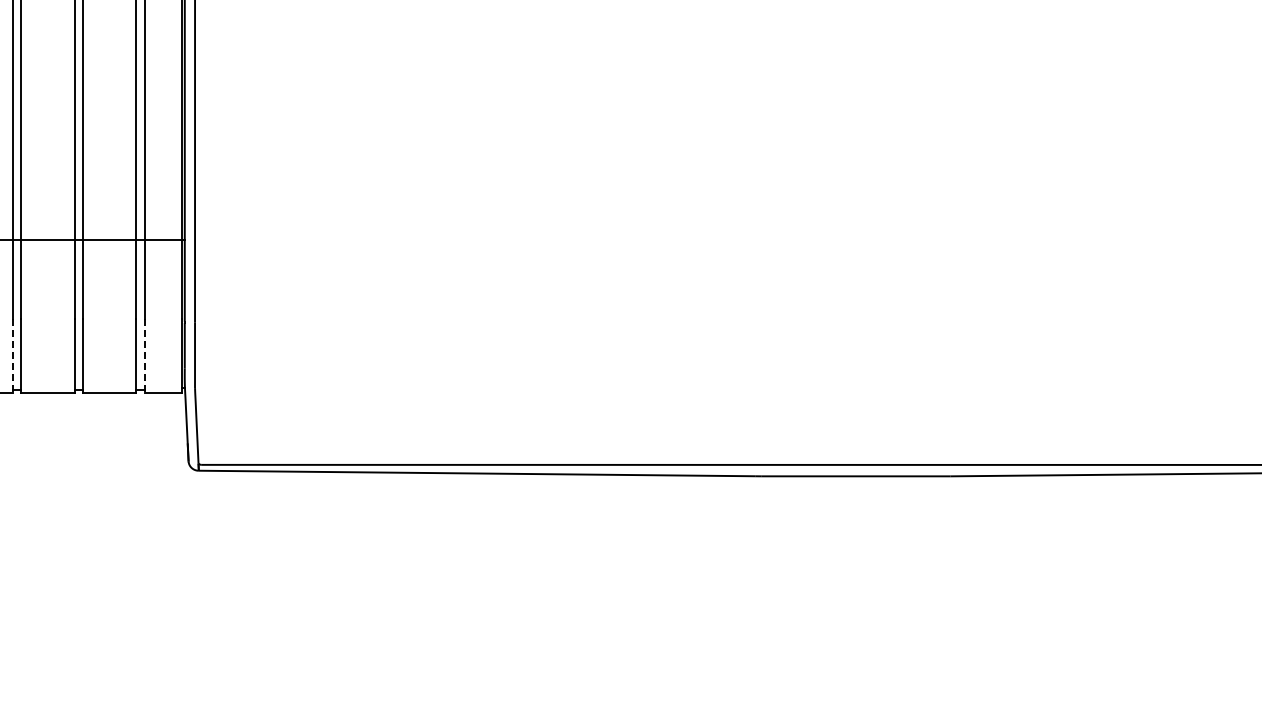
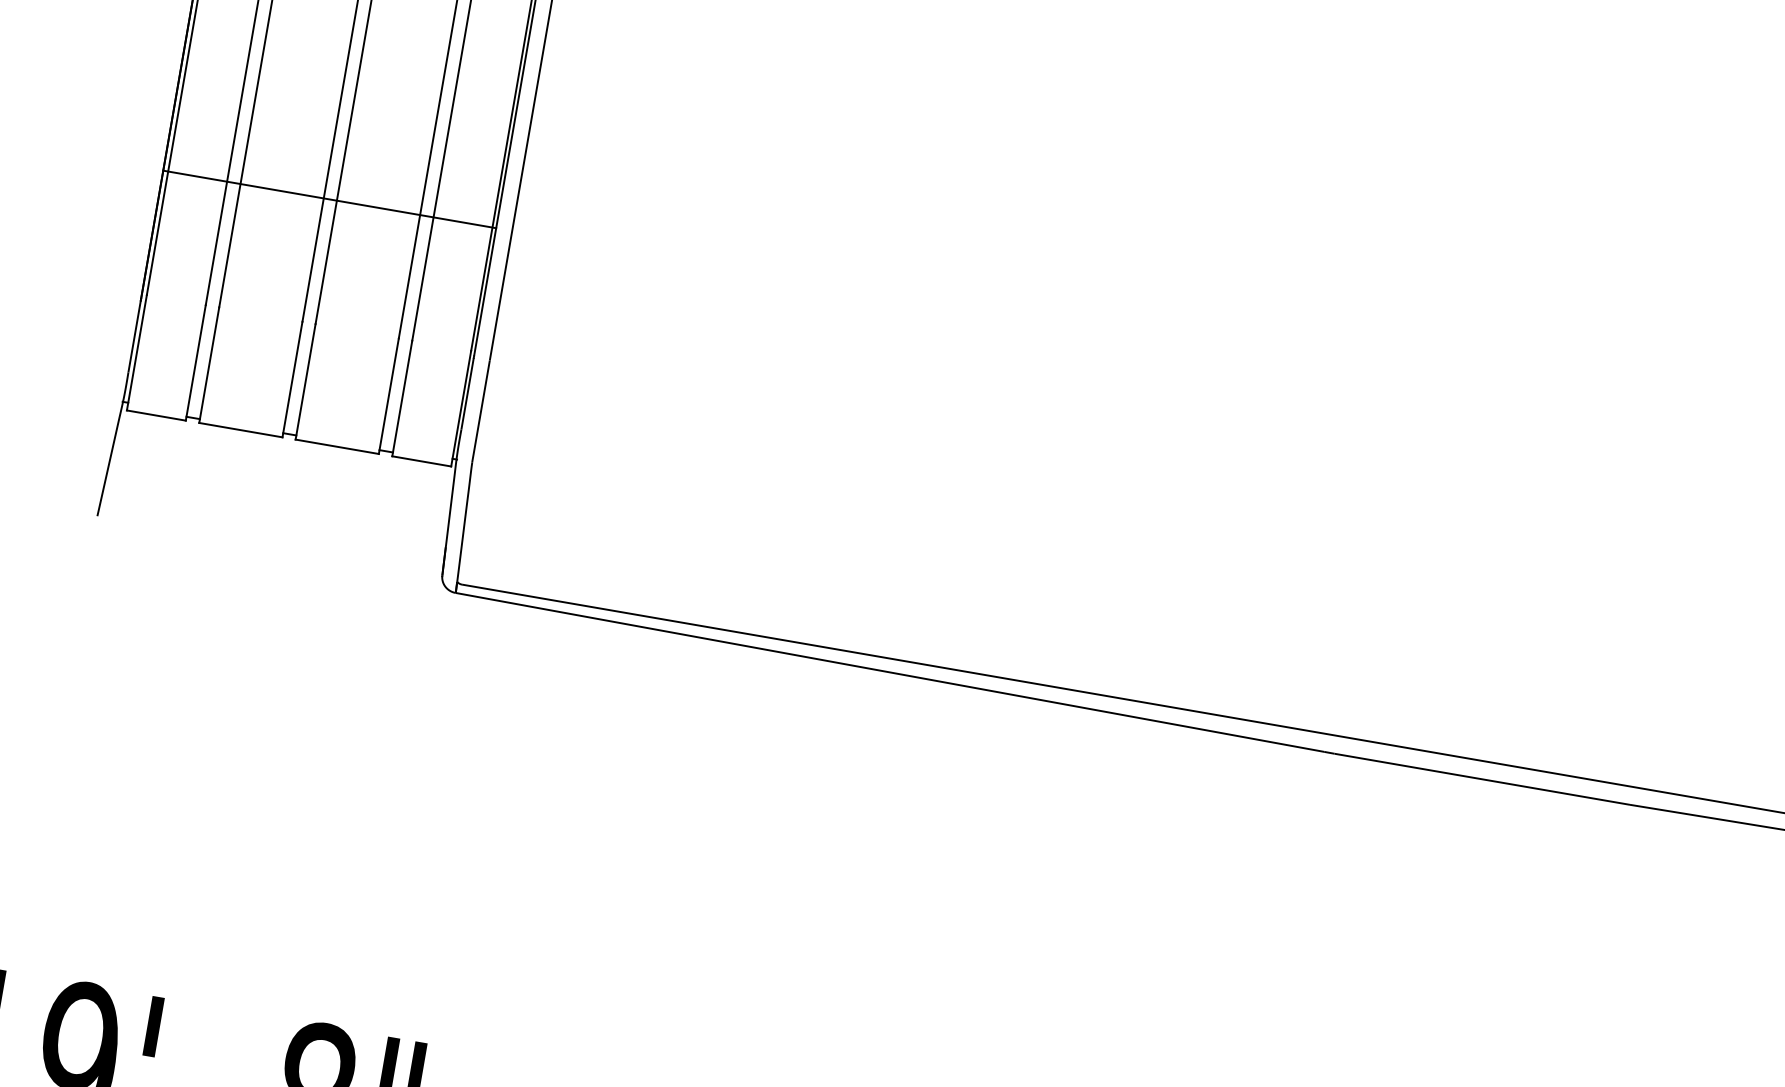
line: (12, 355) -> (195, 362), dashed -> solid
line: (144, 355) -> (401, 398), dashed -> solid

